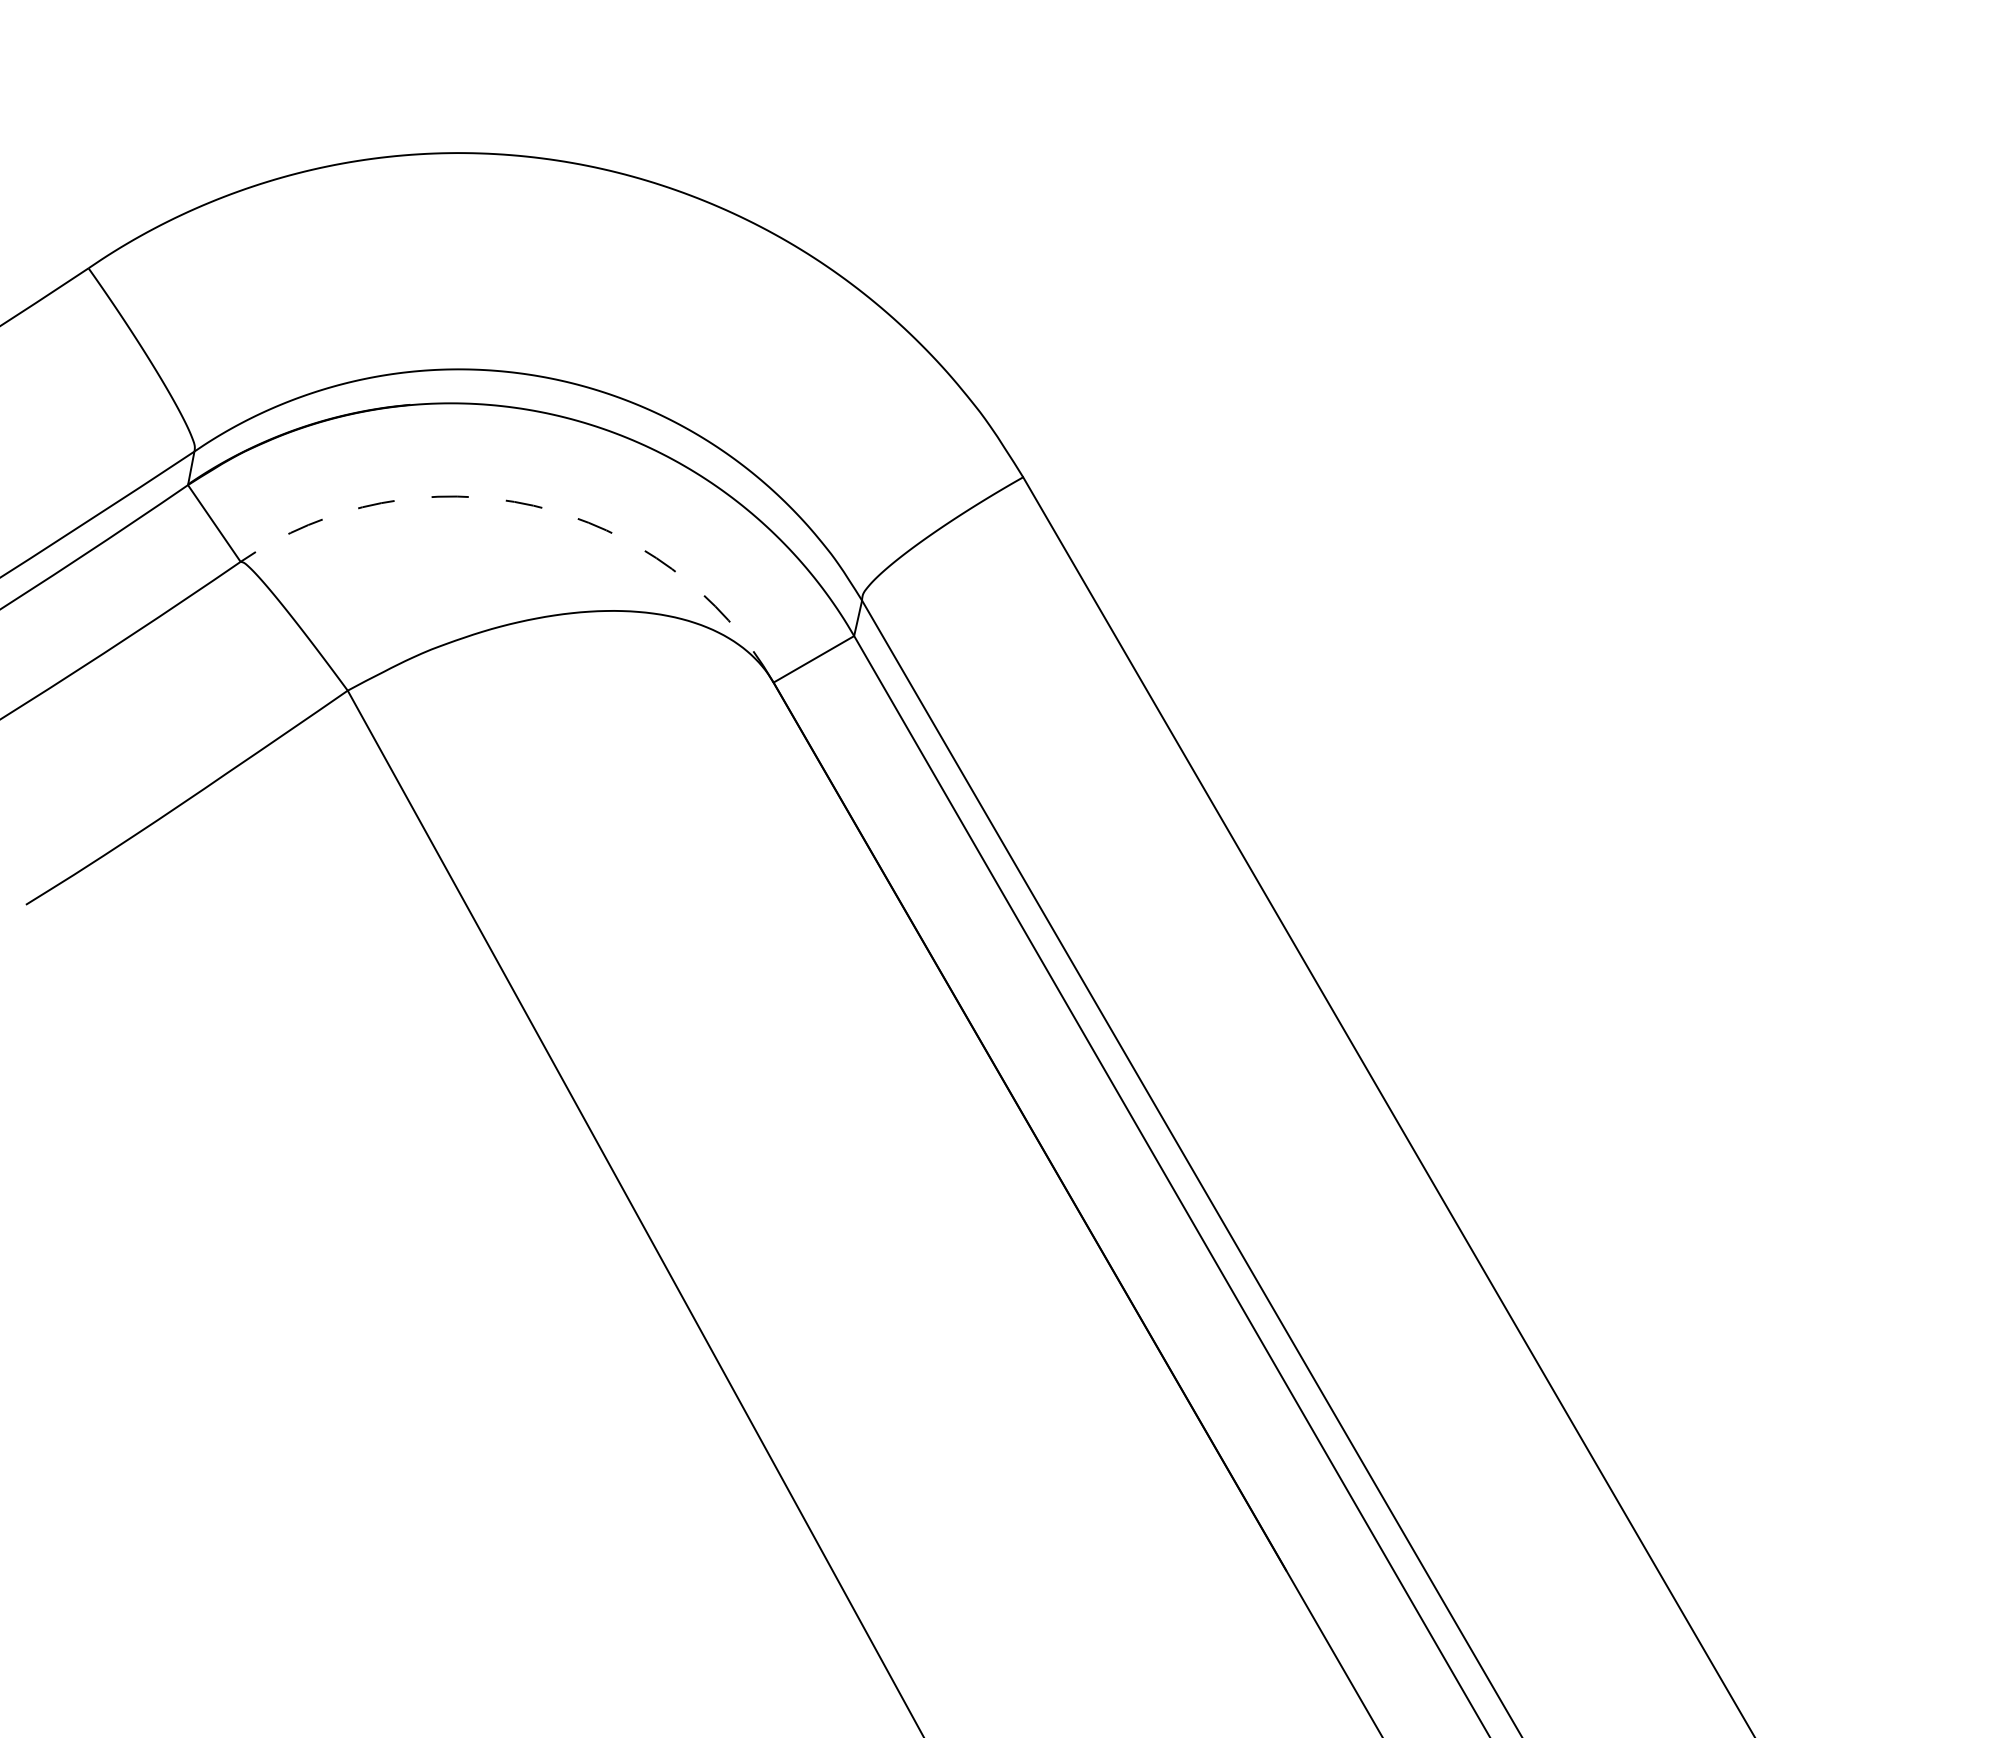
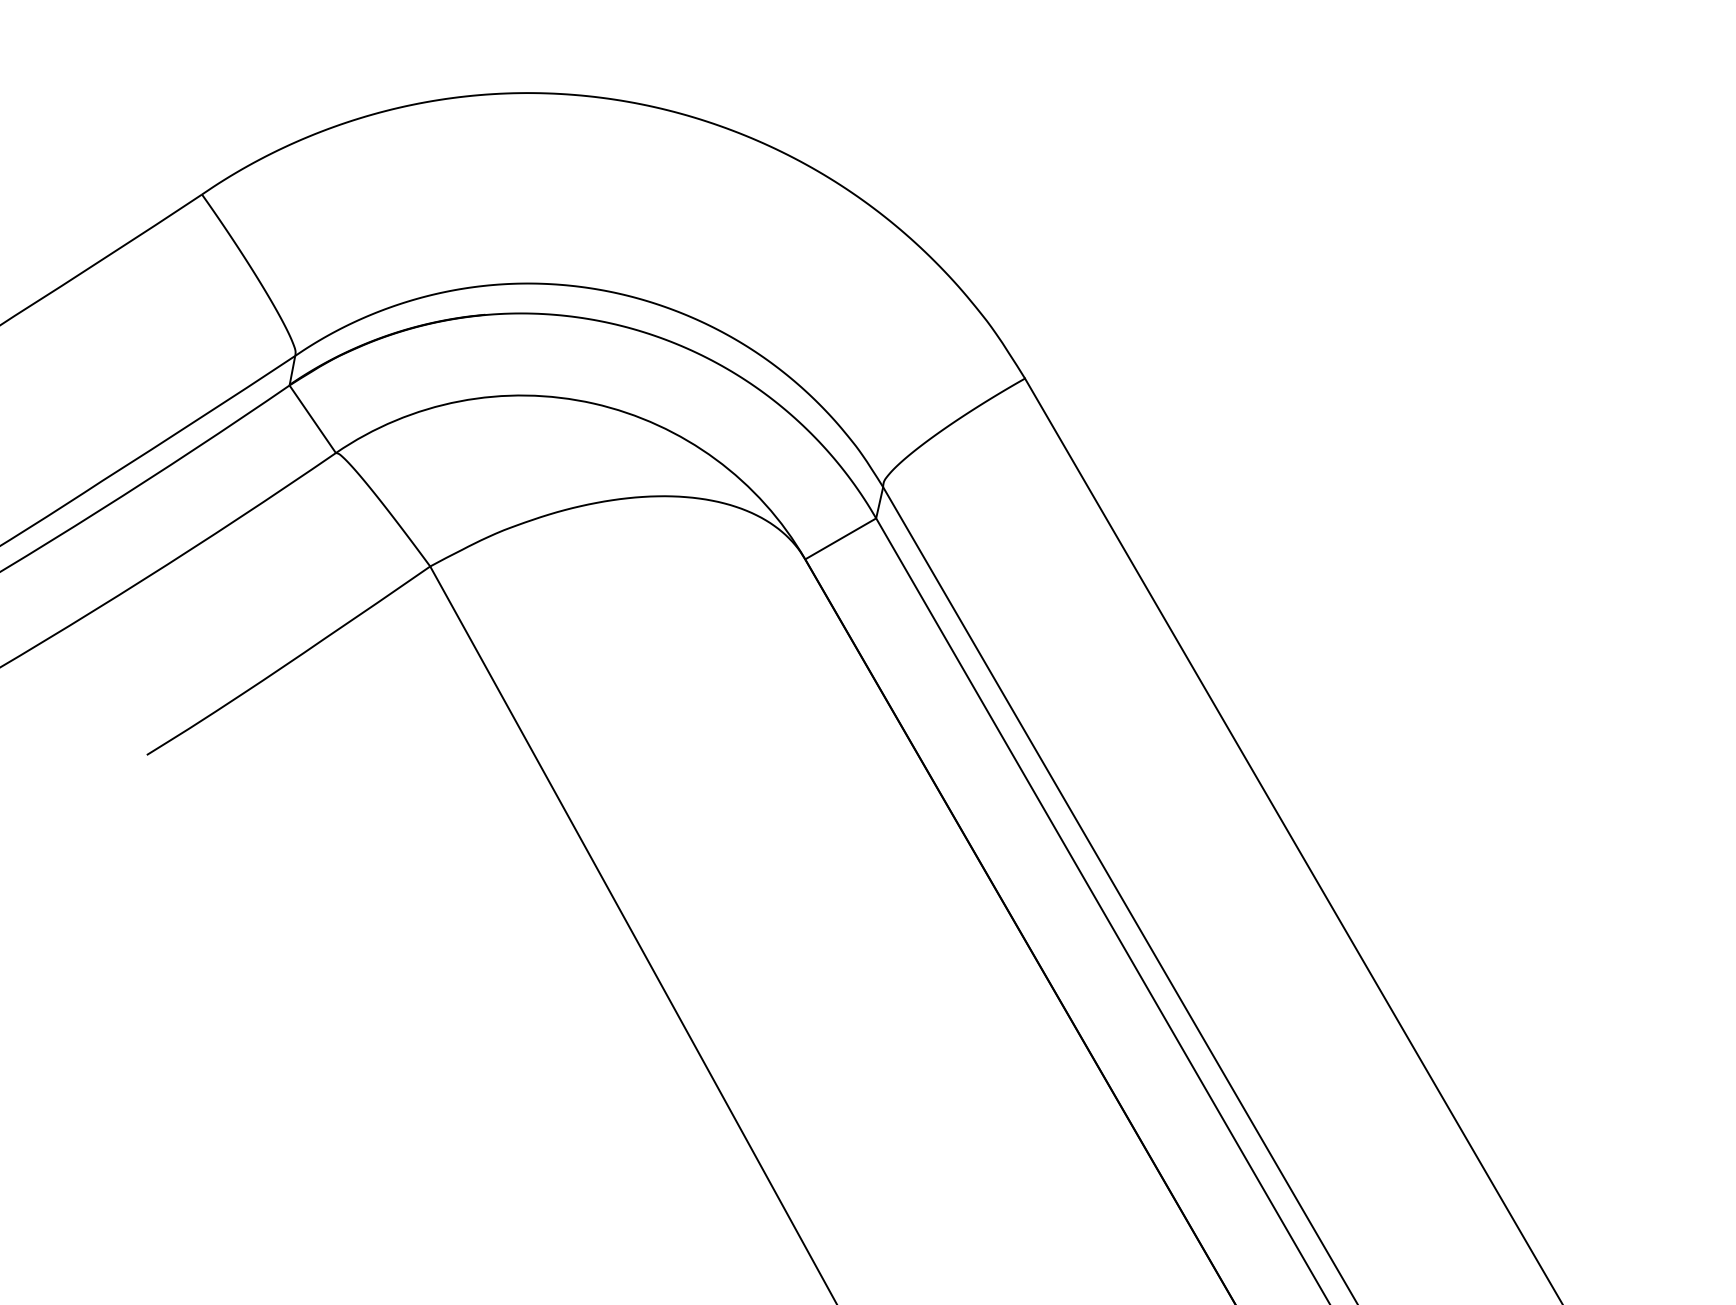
arc: (533, 505) -> (593, 403), dashed -> solid

